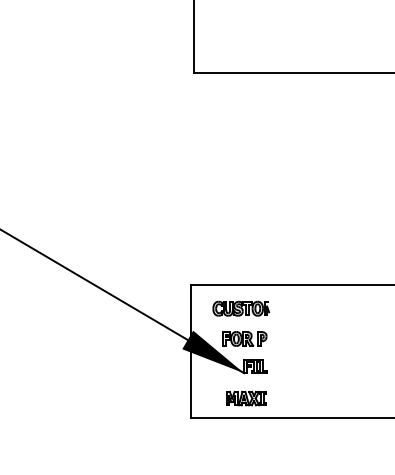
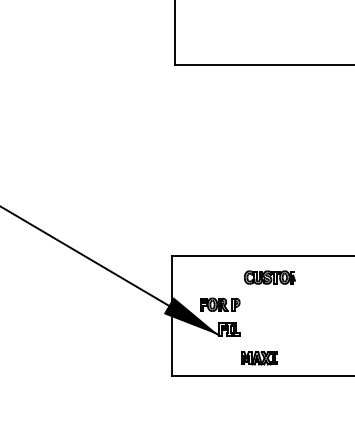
part: (241, 308) -> (270, 277), moved
part: (246, 398) -> (259, 358), moved

